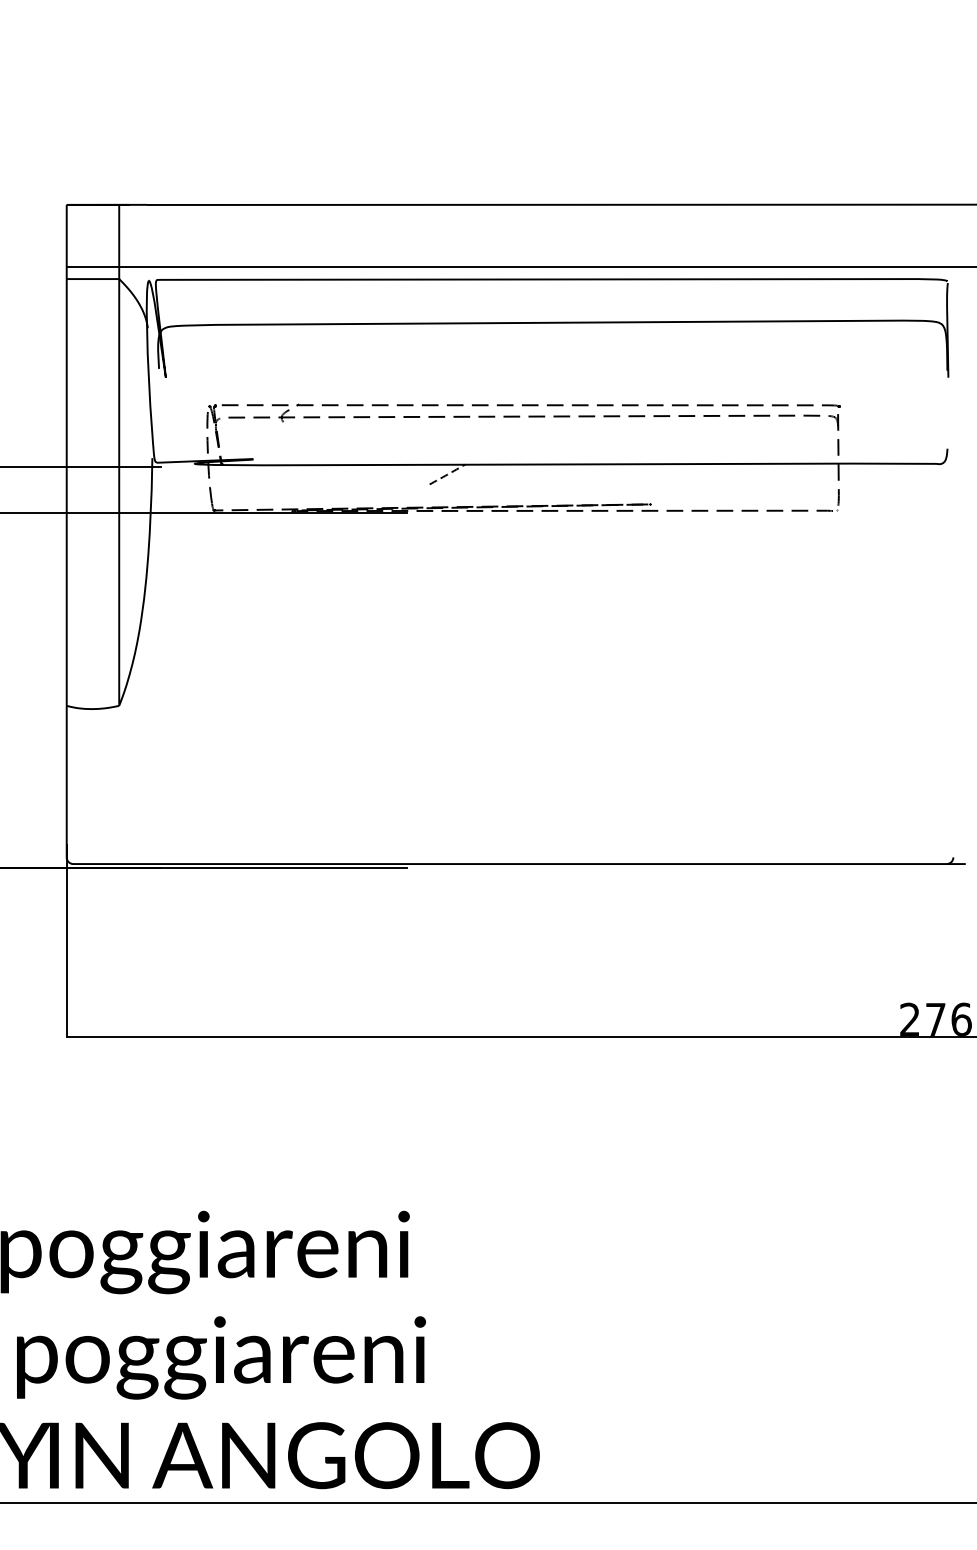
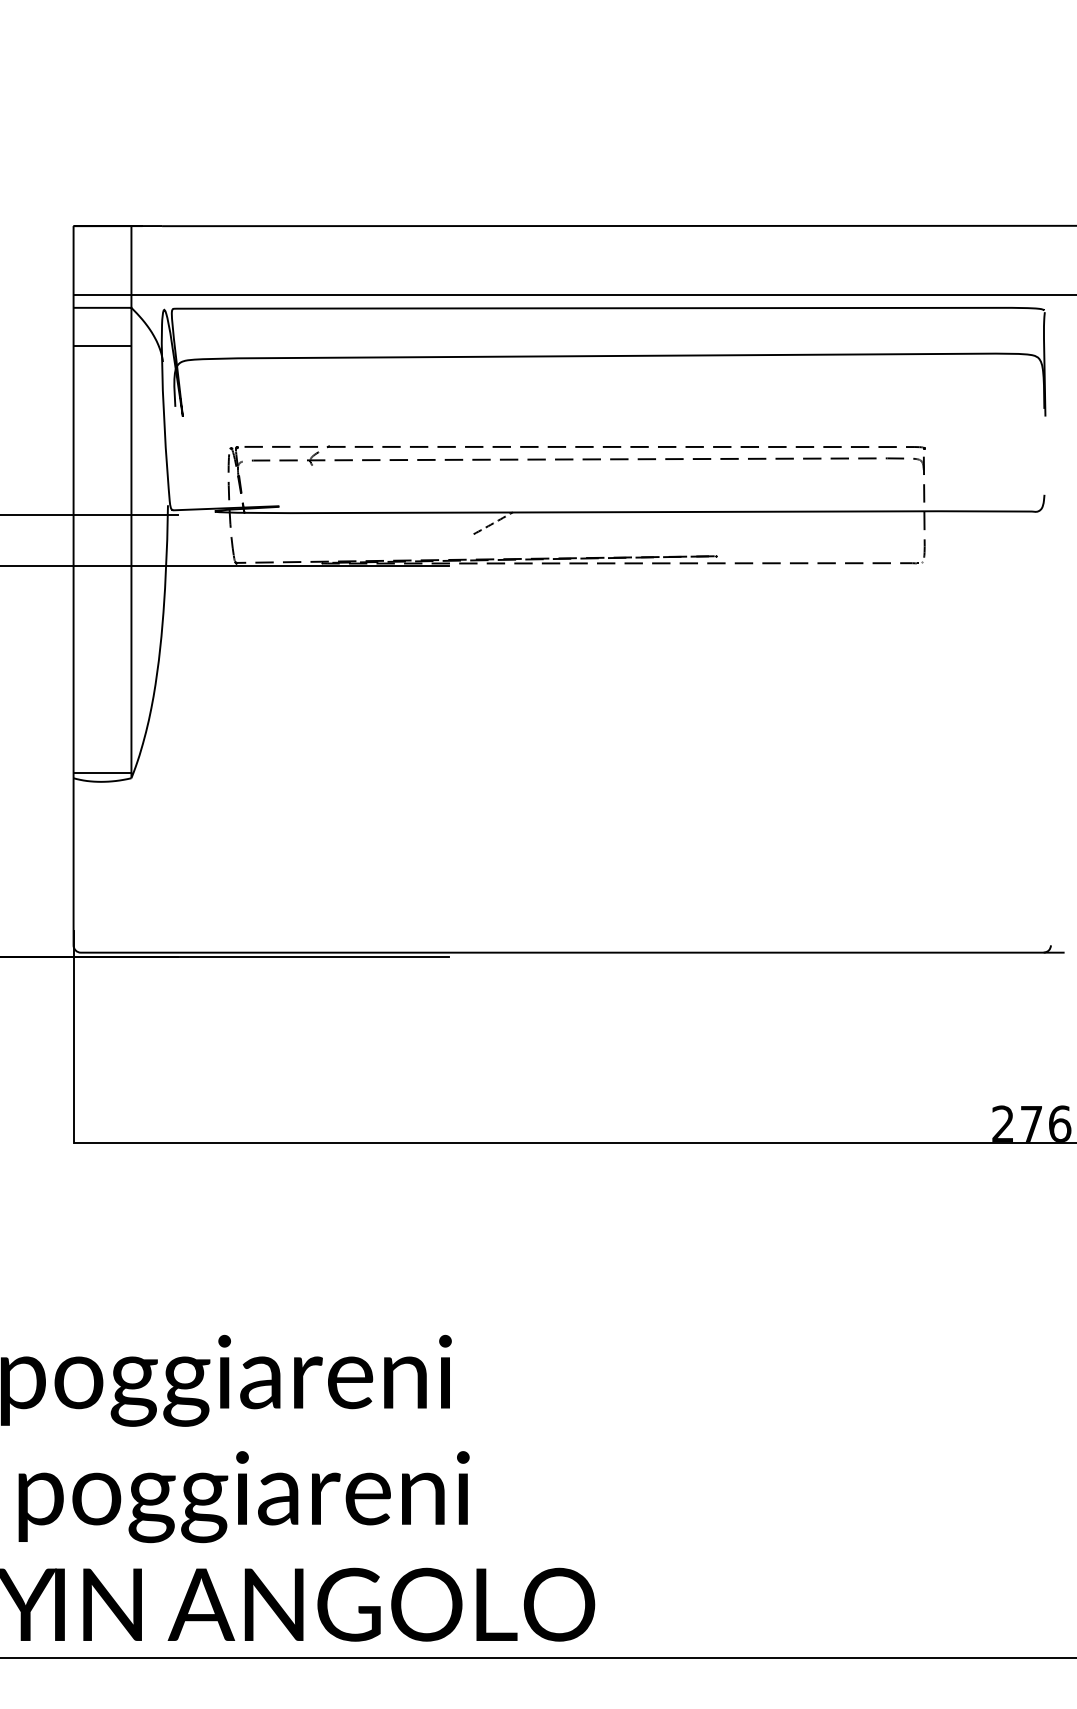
line: (92, 313) -> (101, 345), added
line: (92, 701) -> (101, 773), added

